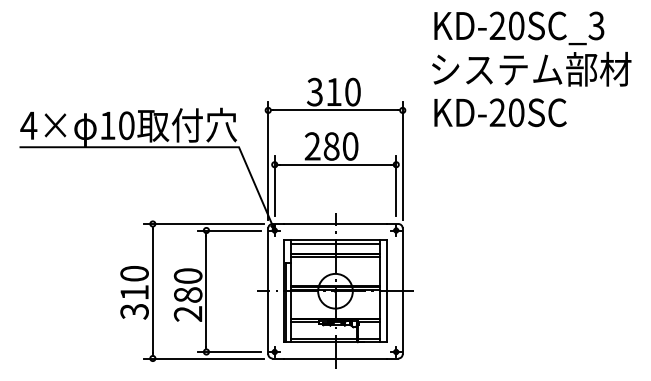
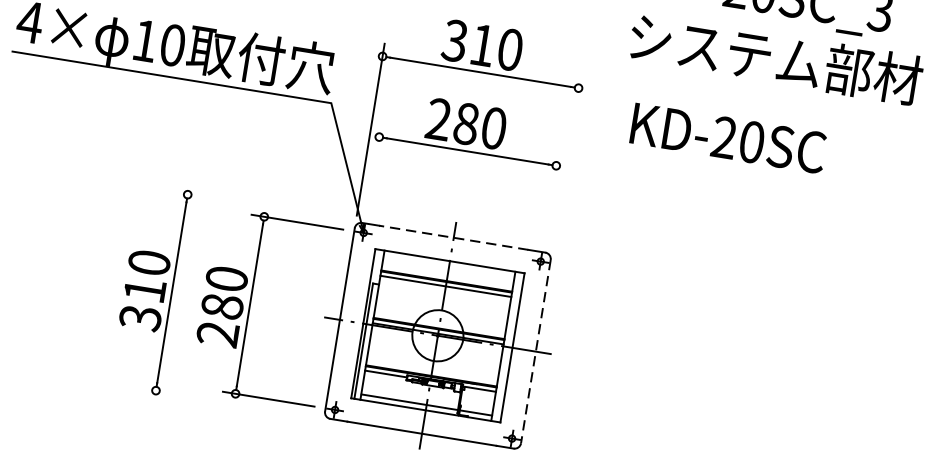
text: (500, 112) -> (728, 138), moved
line: (402, 160) -> (566, 161), removed
line: (274, 186) -> (373, 168), removed
line: (396, 186) -> (551, 197), removed
line: (203, 224) -> (261, 207), removed
line: (335, 224) -> (453, 238), solid -> dashed
line: (335, 243) -> (449, 266), removed
line: (402, 291) -> (535, 351), solid -> dashed
line: (203, 358) -> (229, 402), removed

